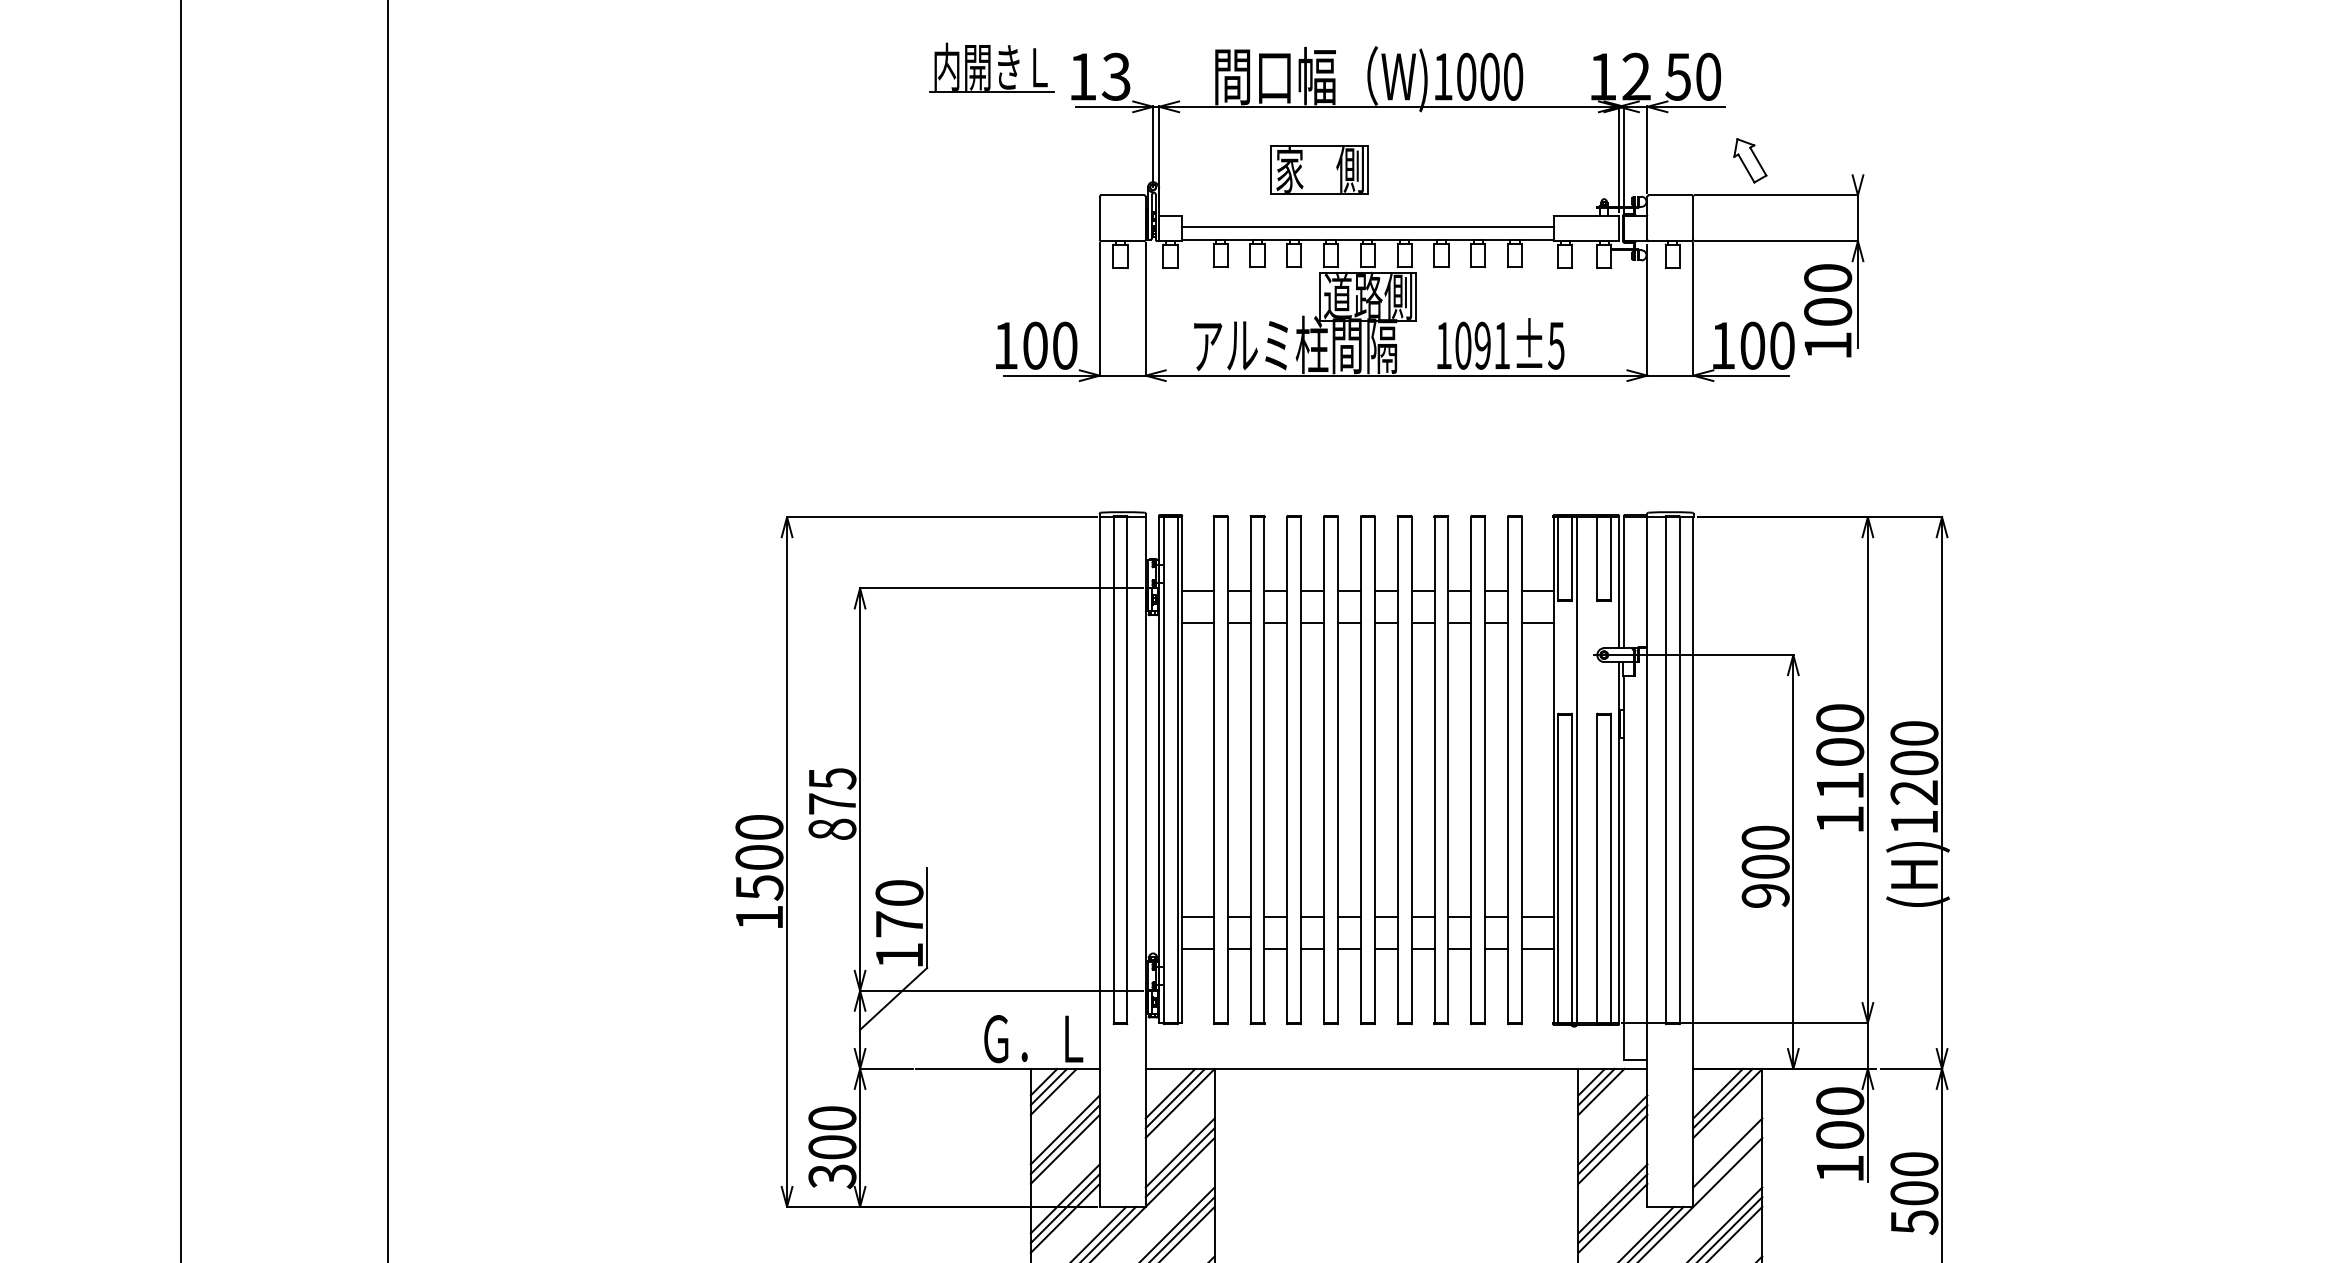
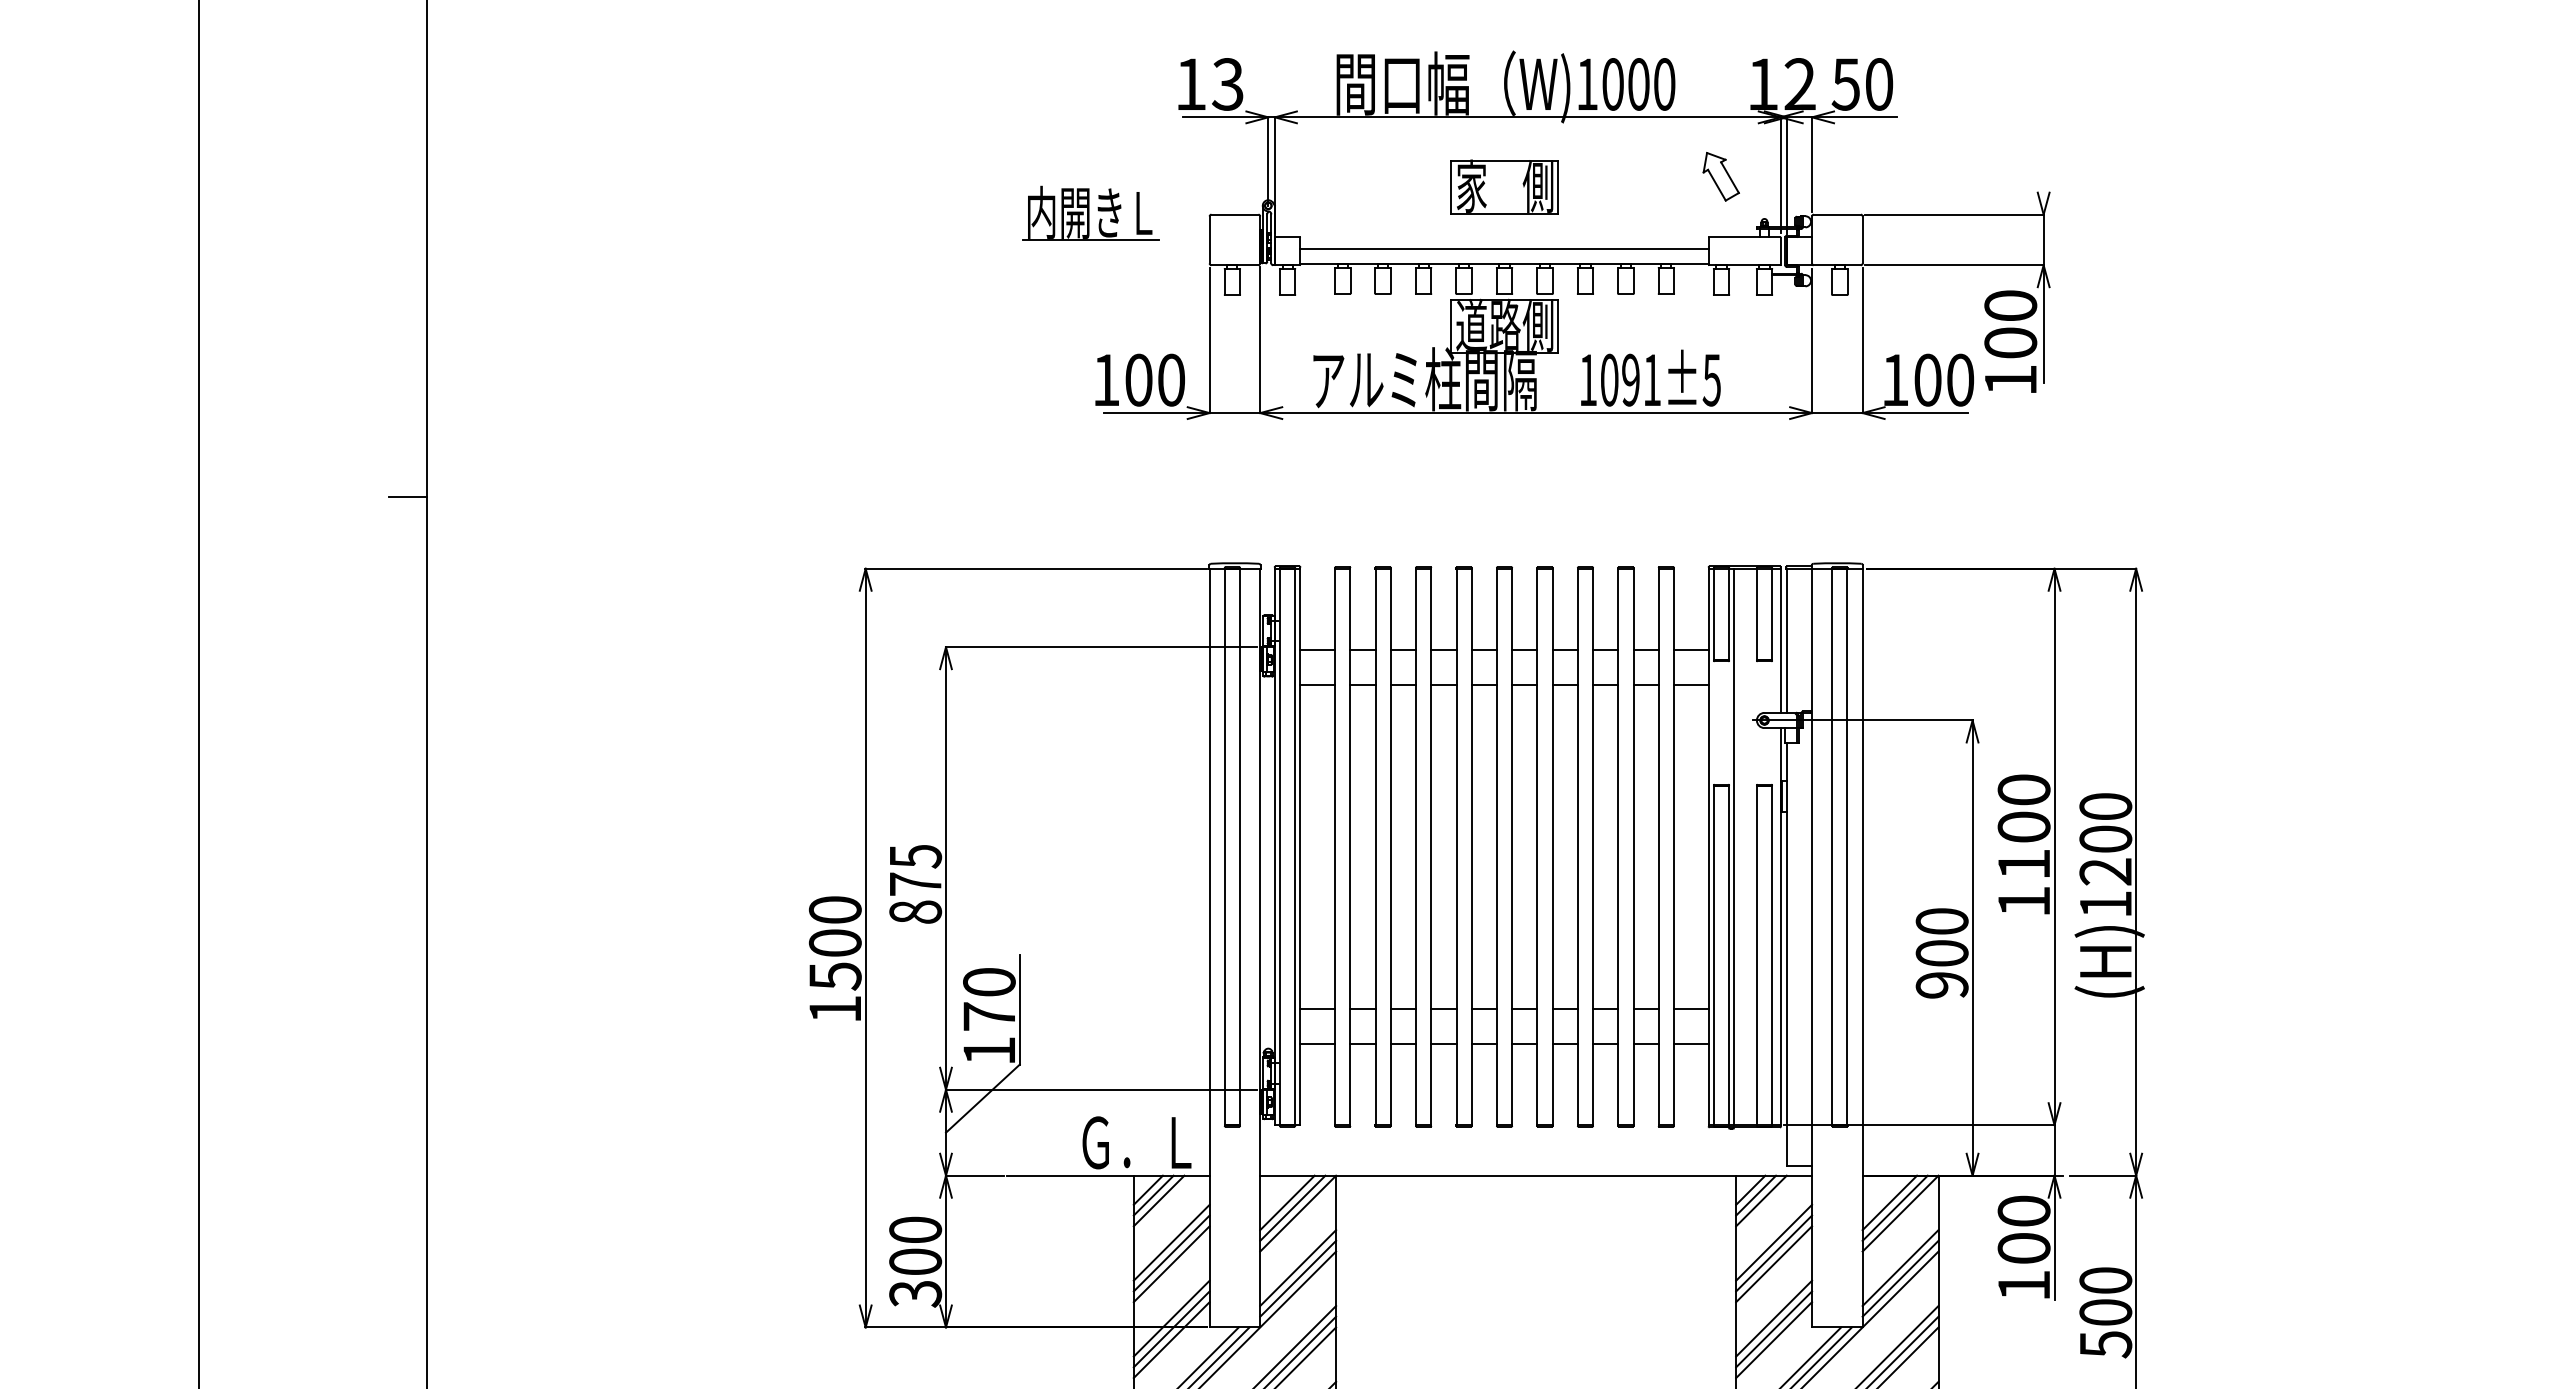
part: (991, 66) -> (1090, 212), moved
part: (1749, 160) -> (1720, 176), moved
part: (1319, 169) -> (1504, 186), moved
line: (370, 451) -> (407, 496), added
line: (1727, 1162) -> (1900, 1278), added

